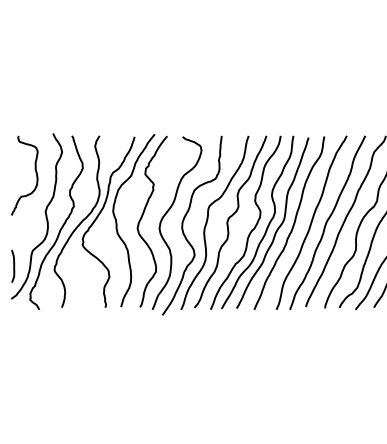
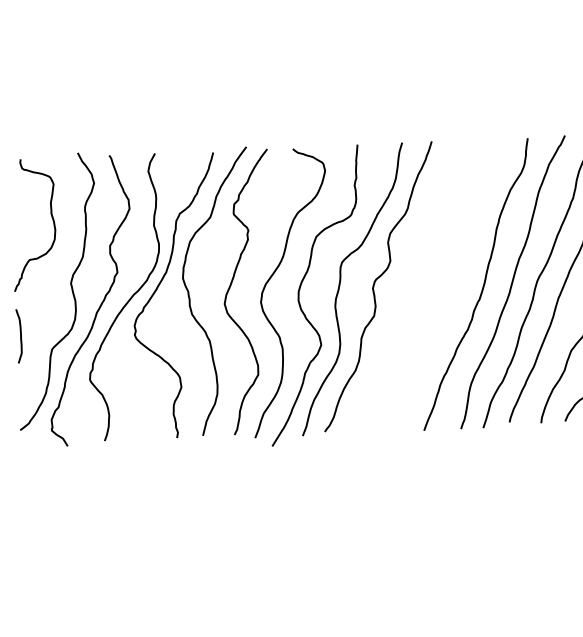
part: (259, 222) -> (426, 285), removed
curve: (13, 266) -> (19, 336), moved

